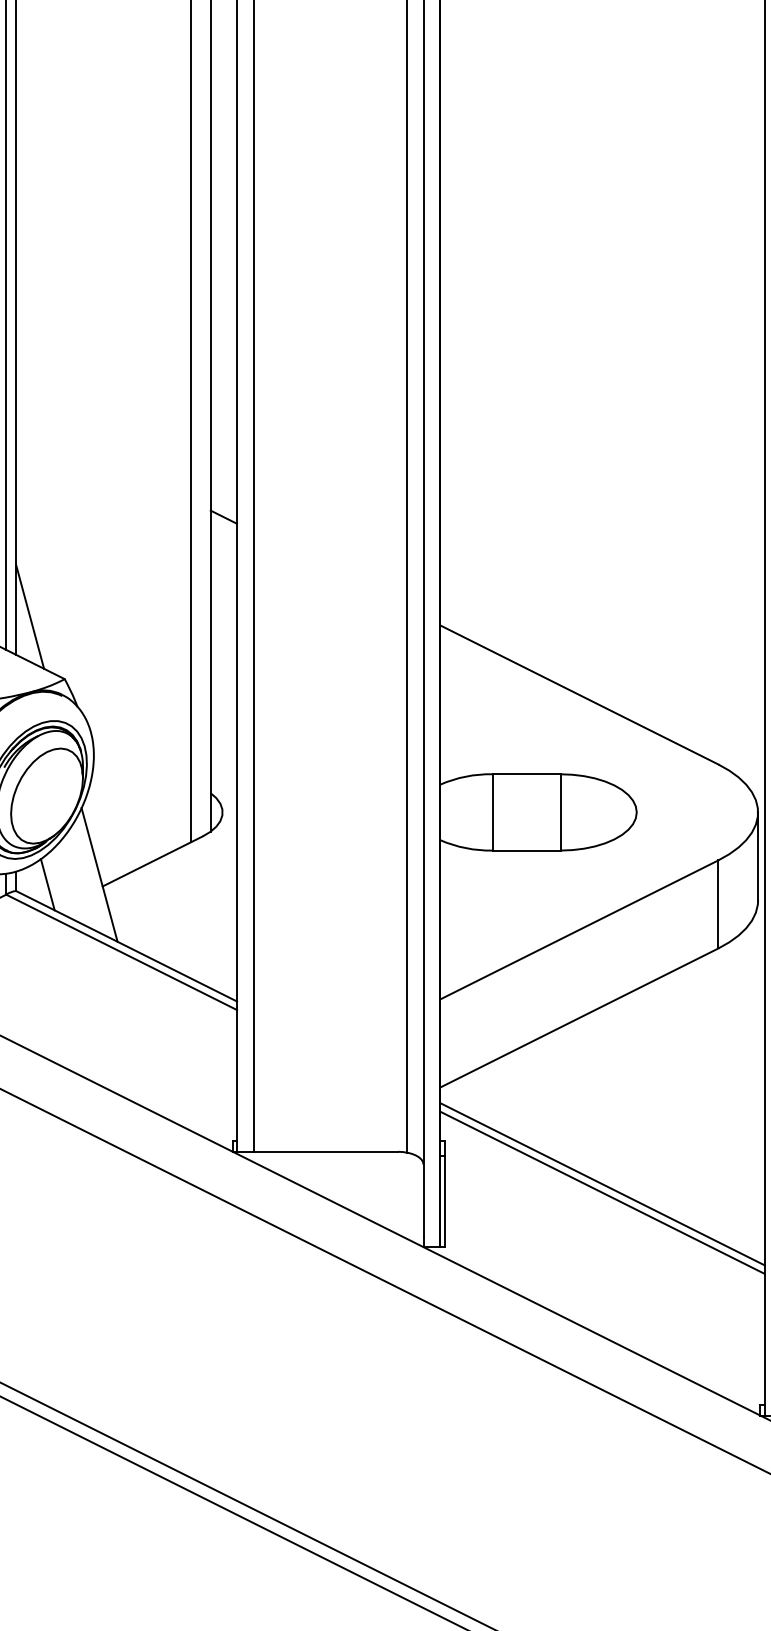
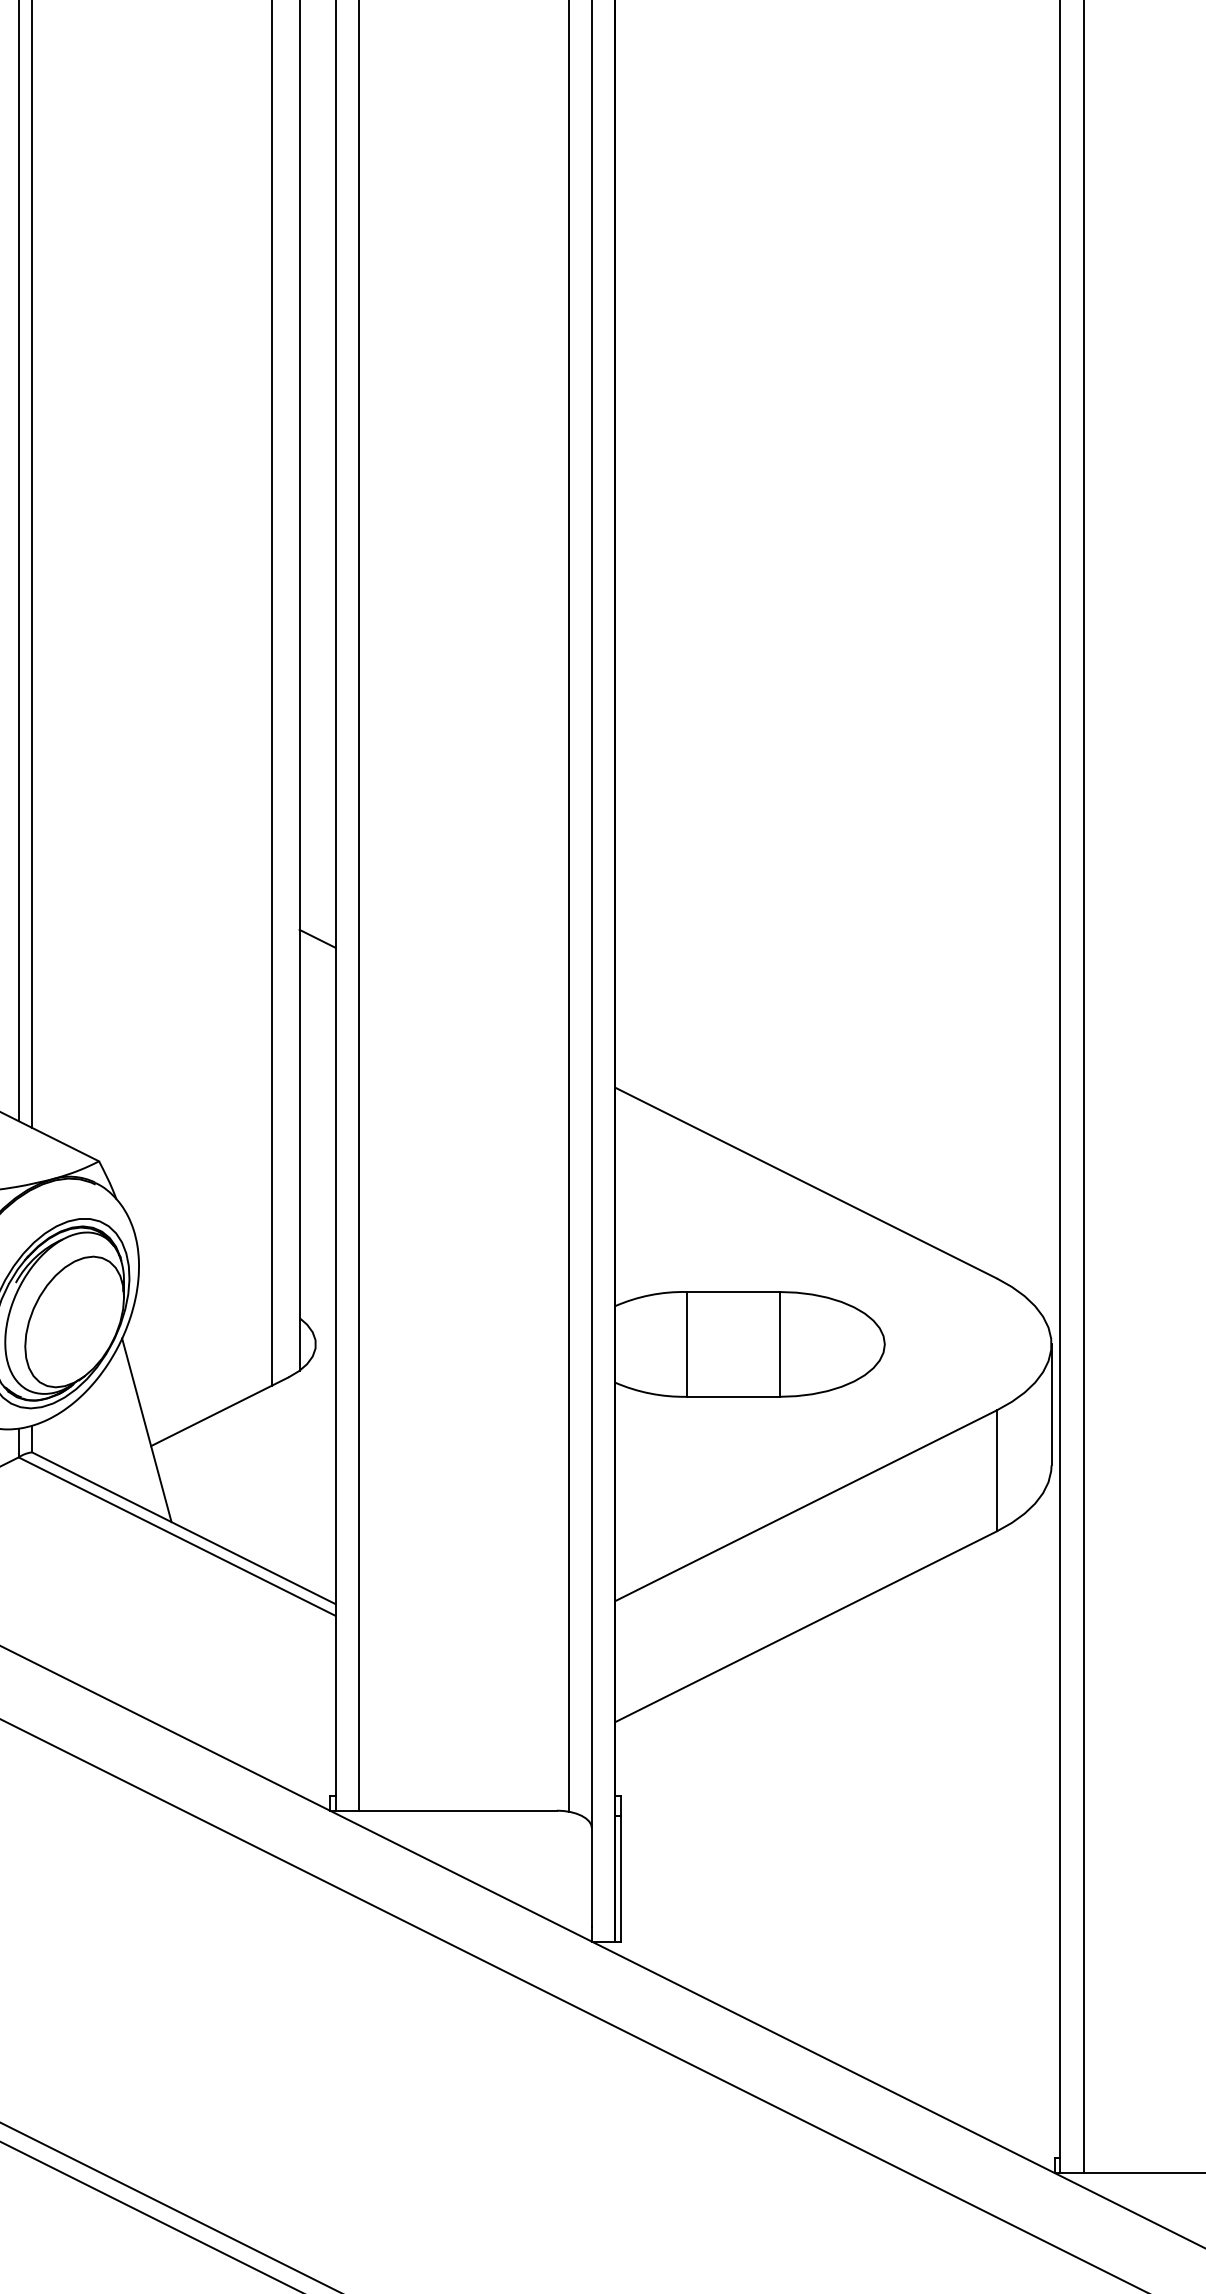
line: (30, 616) -> (51, 1075), removed
line: (47, 884) -> (75, 1443), removed
line: (602, 1183) -> (837, 1854), removed
line: (602, 1192) -> (837, 1866), removed

